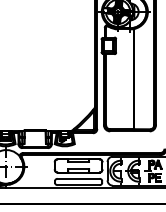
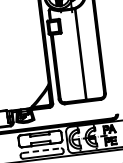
line: (79, 178) -> (42, 150), solid -> dashed

